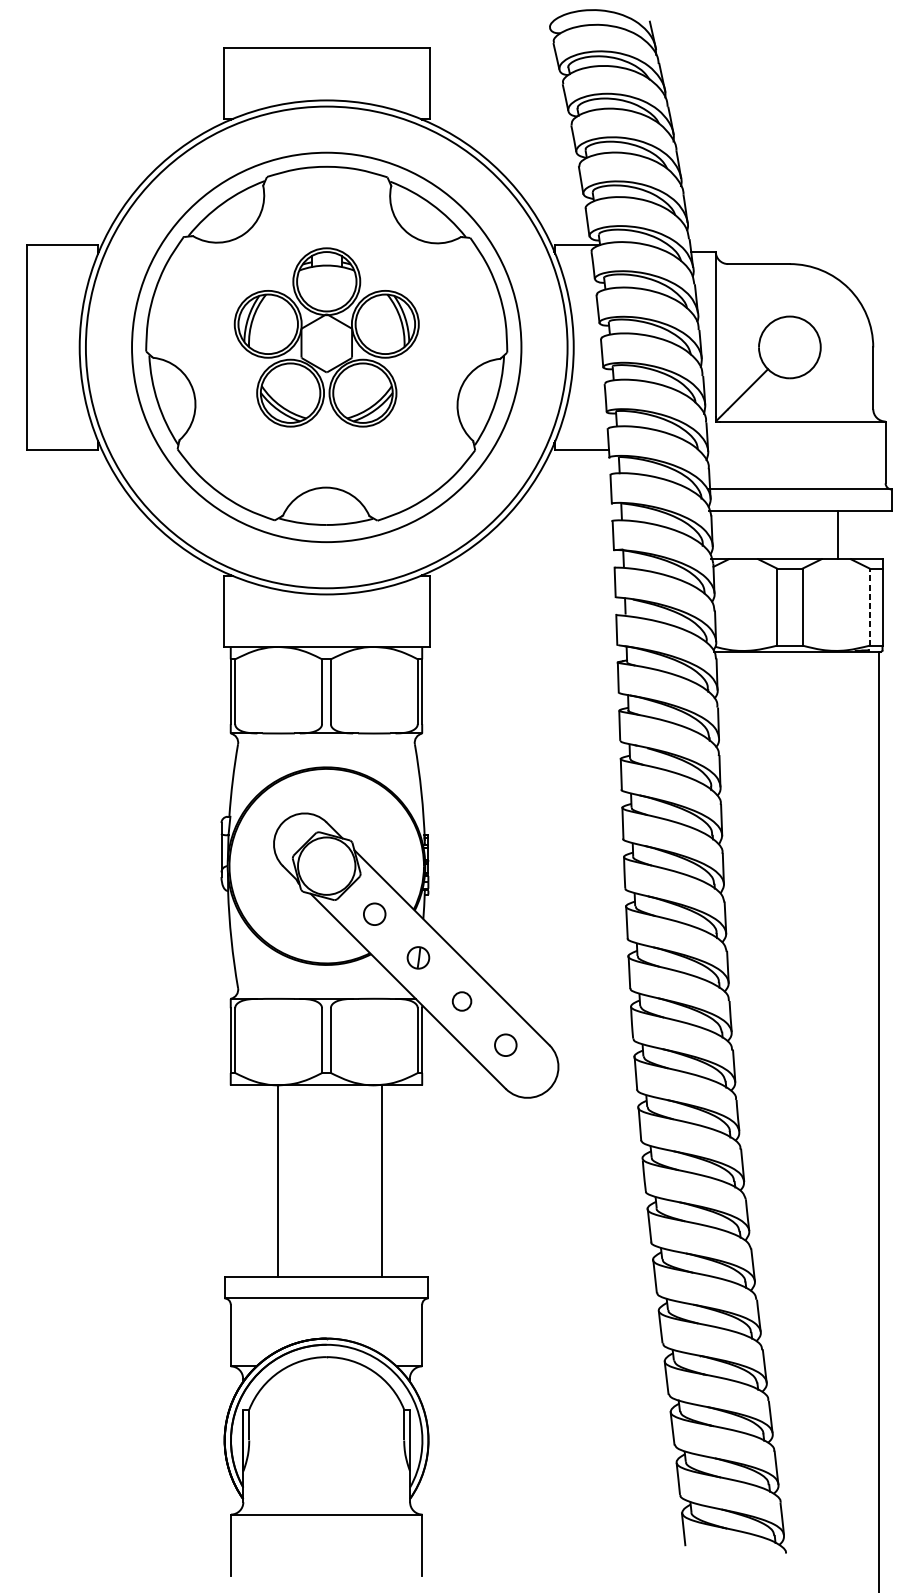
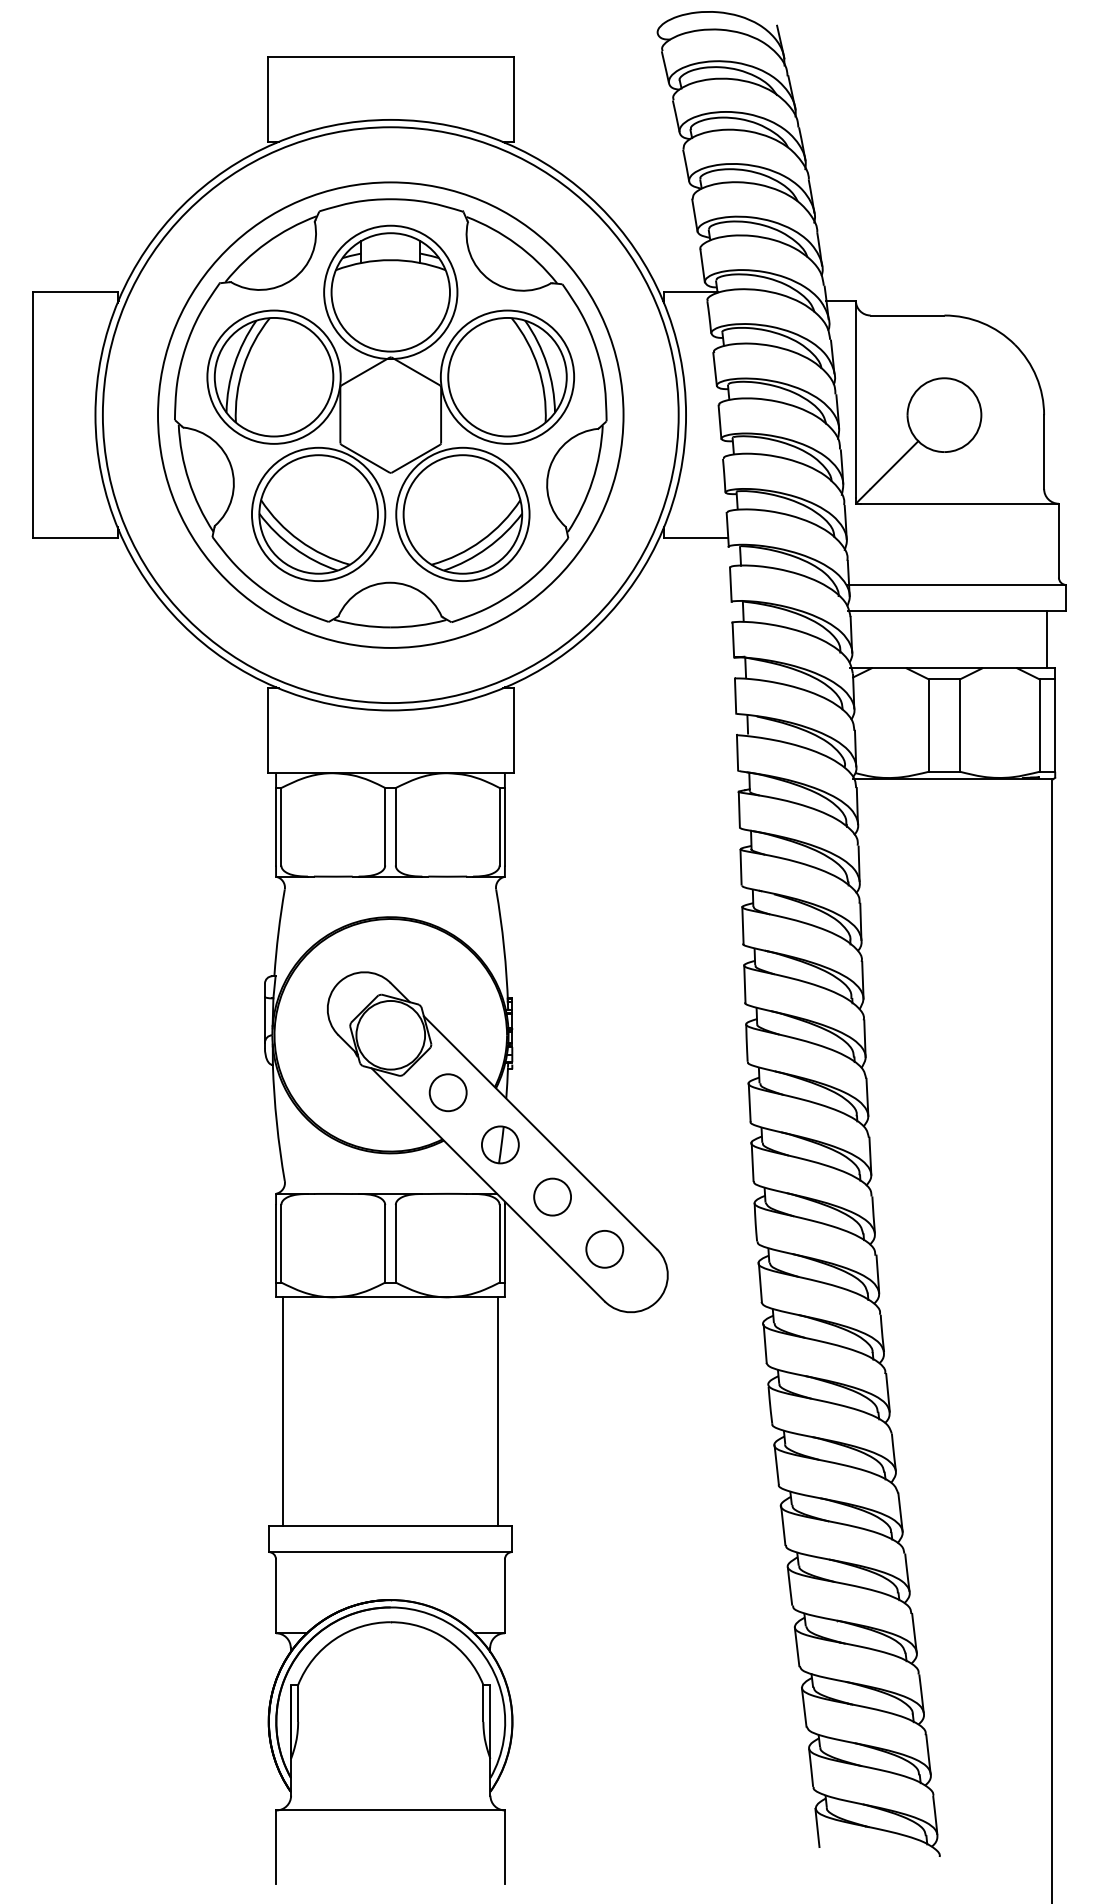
part: (326, 336) -> (390, 402), size x1.67
line: (838, 535) -> (1047, 639), moved
line: (869, 607) -> (1039, 725), dashed -> solid
circle: (374, 914) -> (447, 1092), size x1.43
part: (418, 957) -> (500, 1144), size x1.43
circle: (462, 1001) -> (552, 1196), size x1.67
circle: (505, 1045) -> (604, 1249), size x1.43
line: (277, 1180) -> (283, 1411), moved
line: (381, 1180) -> (497, 1411), moved

